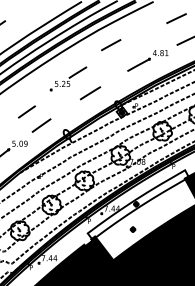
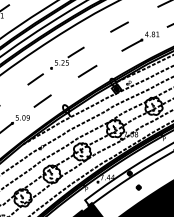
line: (111, 45) -> (119, 27), moved
line: (26, 111) -> (35, 78), moved
part: (132, 229) -> (138, 187), moved

